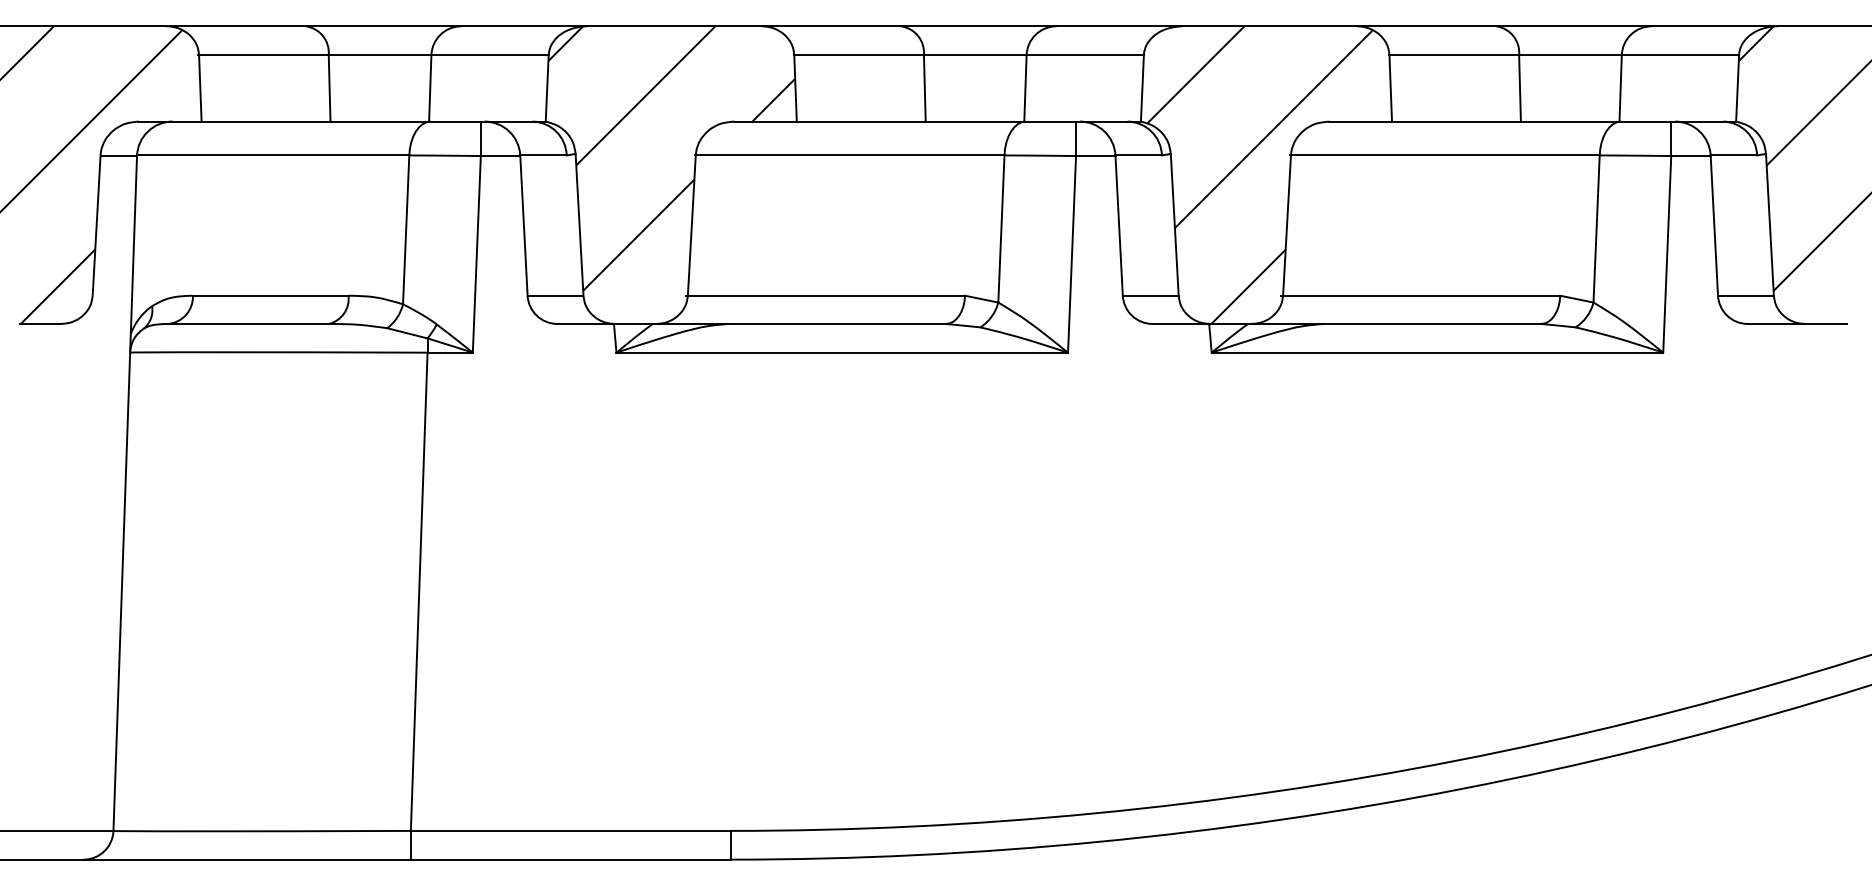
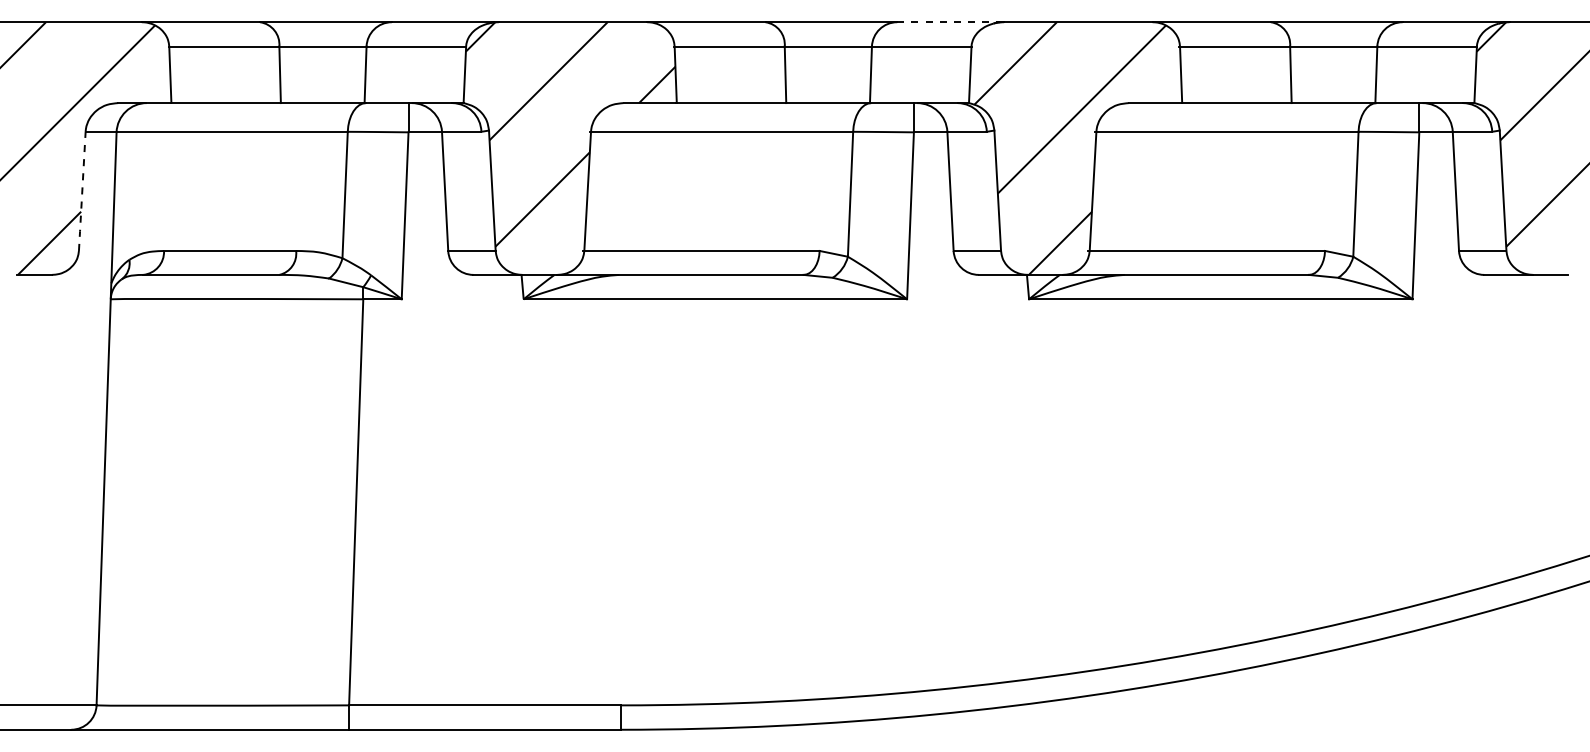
line: (1117, 26) -> (949, 22), solid -> dashed
line: (96, 226) -> (82, 192), solid -> dashed

